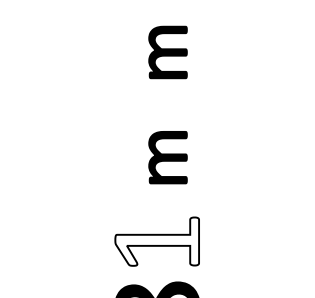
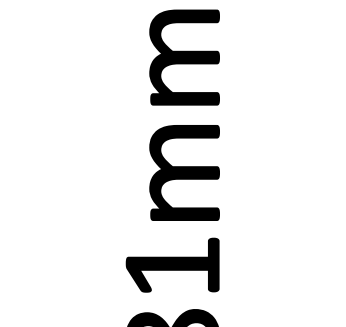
part: (167, 52) -> (184, 57), size x1.67
part: (167, 157) -> (184, 172), size x1.67
fill: (157, 241) -> (172, 264), added

